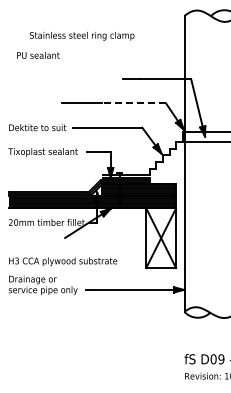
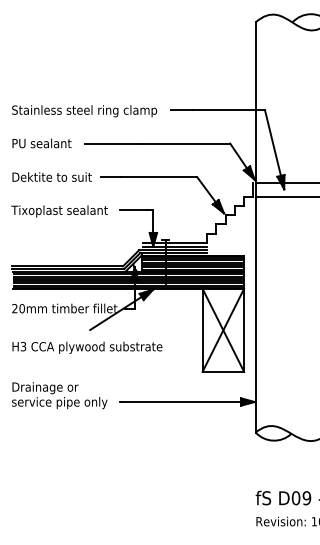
text: (82, 35) -> (85, 110), moved
text: (38, 55) -> (42, 143), moved
line: (133, 103) -> (184, 143), dashed -> solid
text: (63, 261) -> (87, 347), moved

